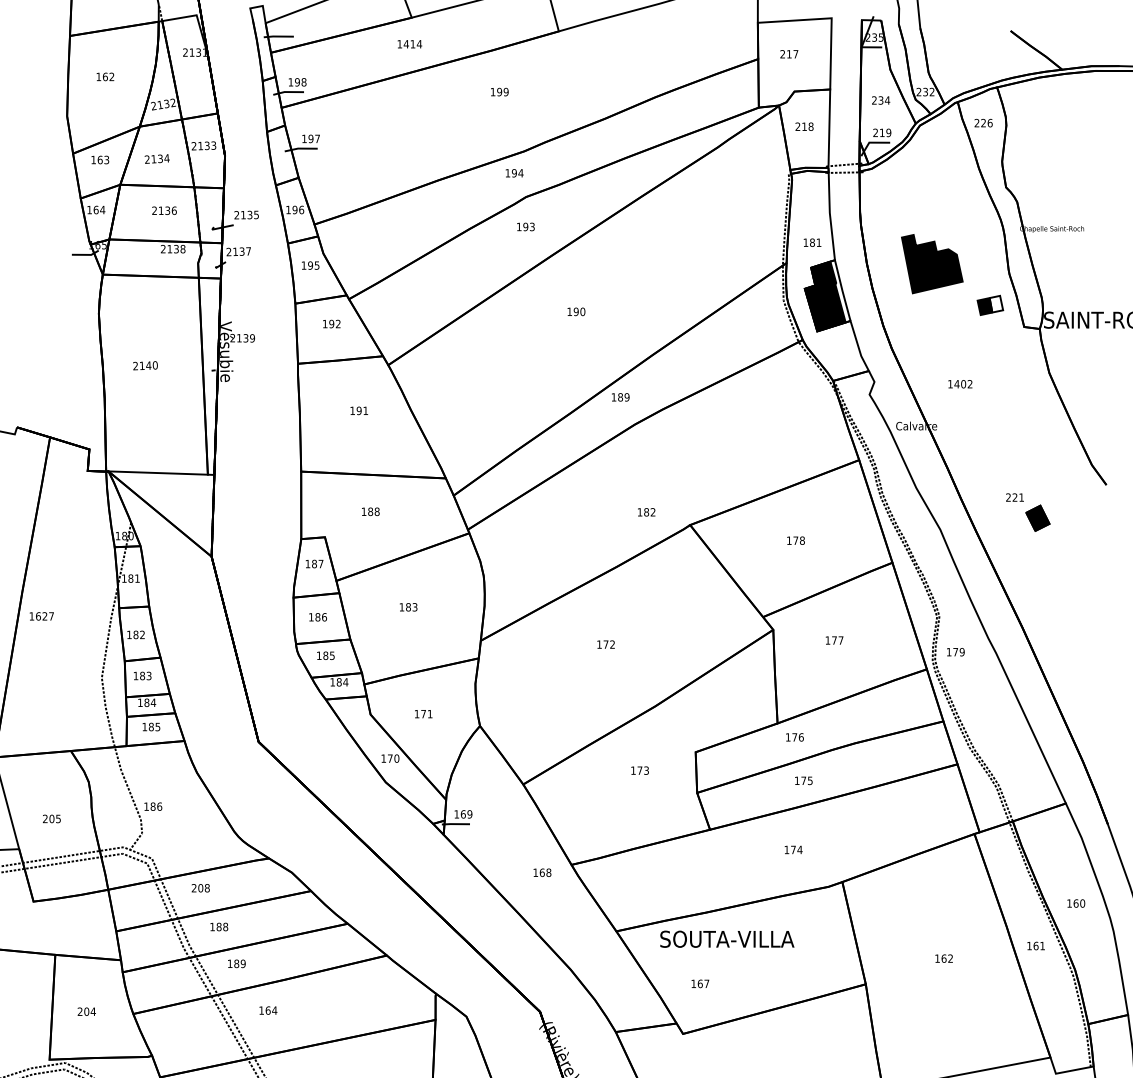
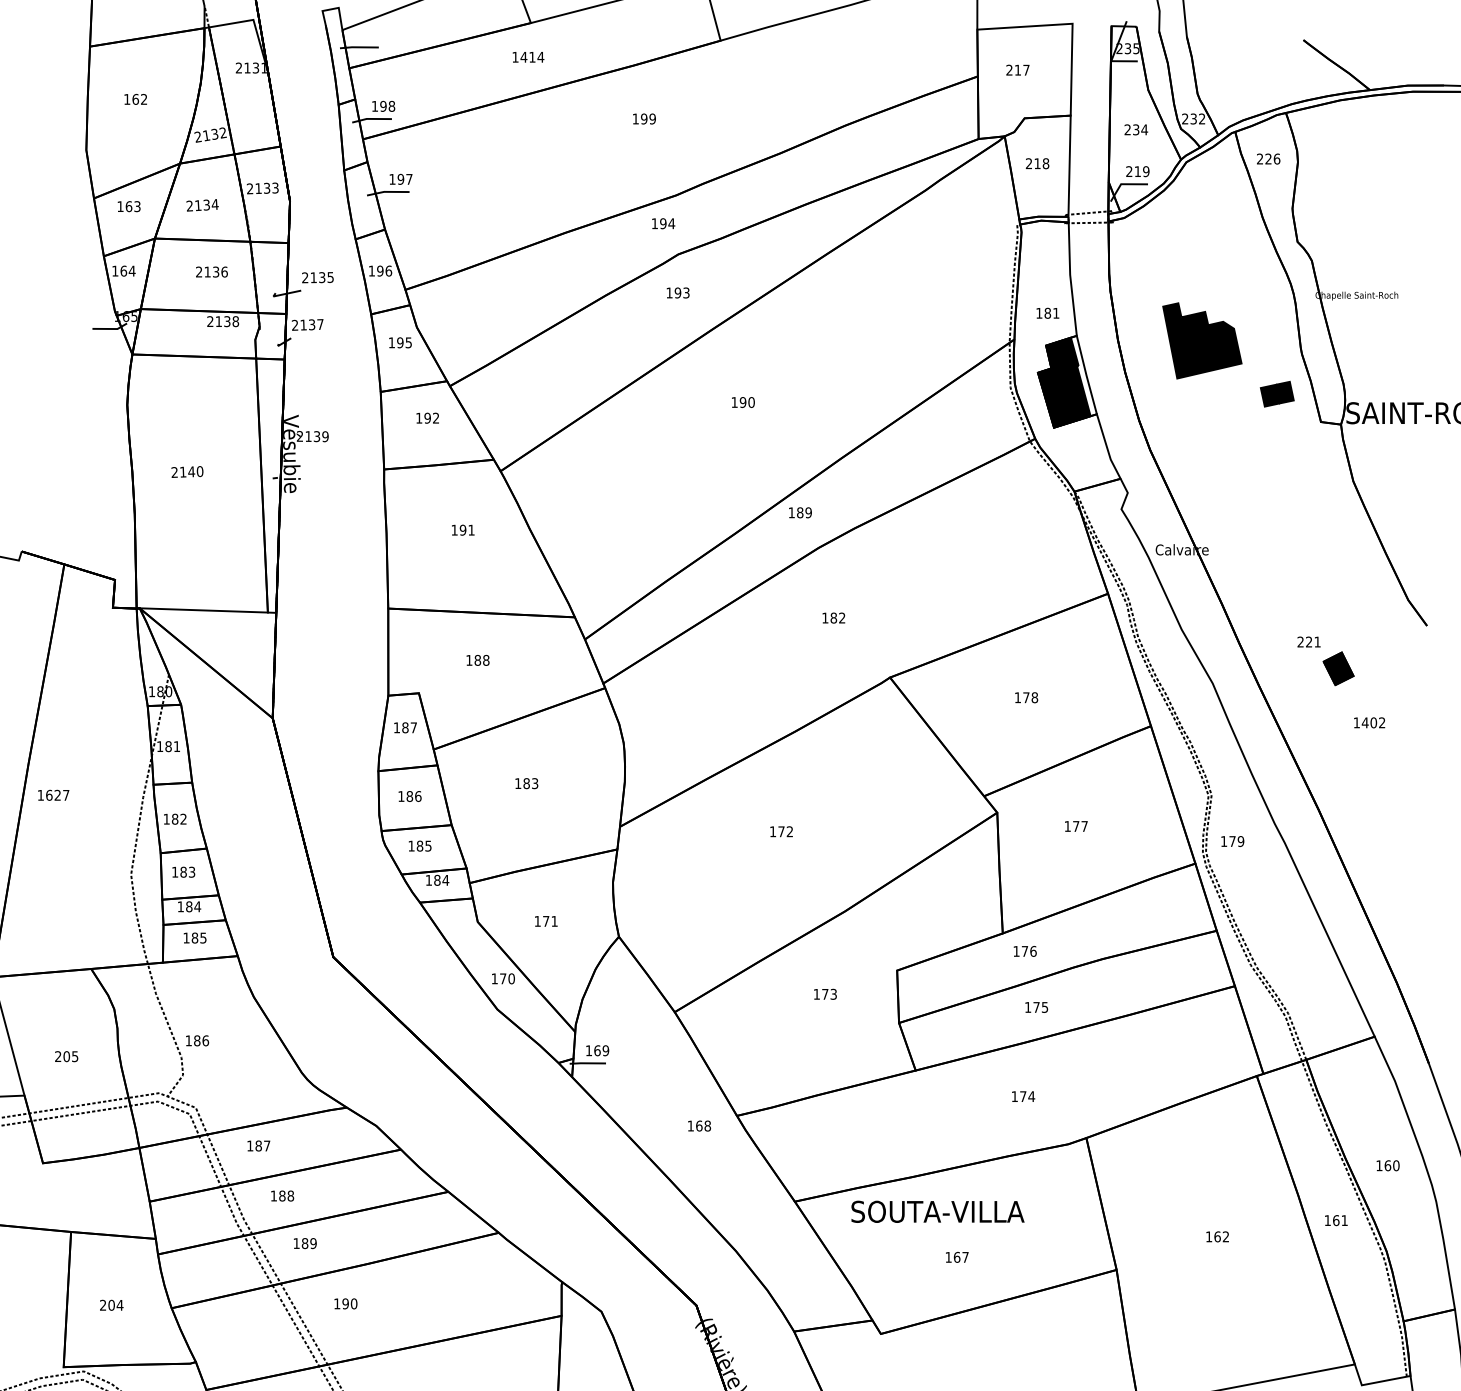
fill: (995, 304) -> (1284, 392), added
text: (960, 383) -> (1369, 722), moved
text: (646, 511) -> (833, 617), moved
text: (200, 887) -> (258, 1145), 208 -> 187
text: (700, 983) -> (957, 1256), moved
text: (271, 1010) -> (349, 1303), 164 -> 190

